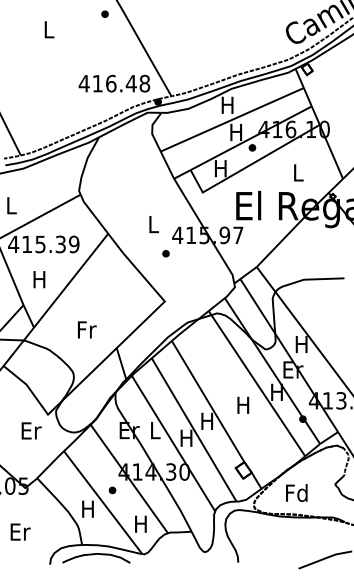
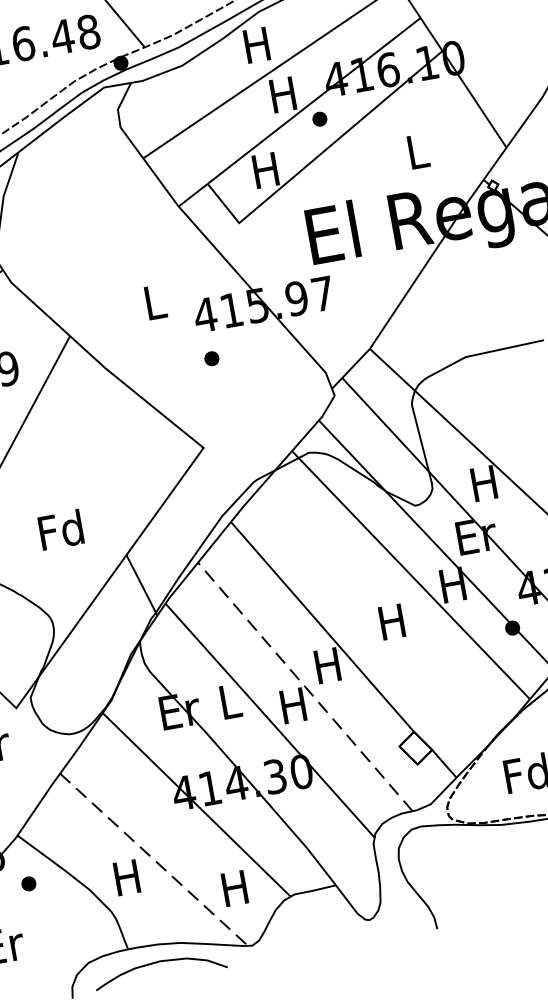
part: (165, 253) -> (210, 358), moved
text: (86, 329) -> (61, 529), Fr -> Fd
line: (194, 429) -> (305, 685), solid -> dashed
part: (112, 490) -> (28, 884), moved
line: (103, 502) -> (154, 859), solid -> dashed

